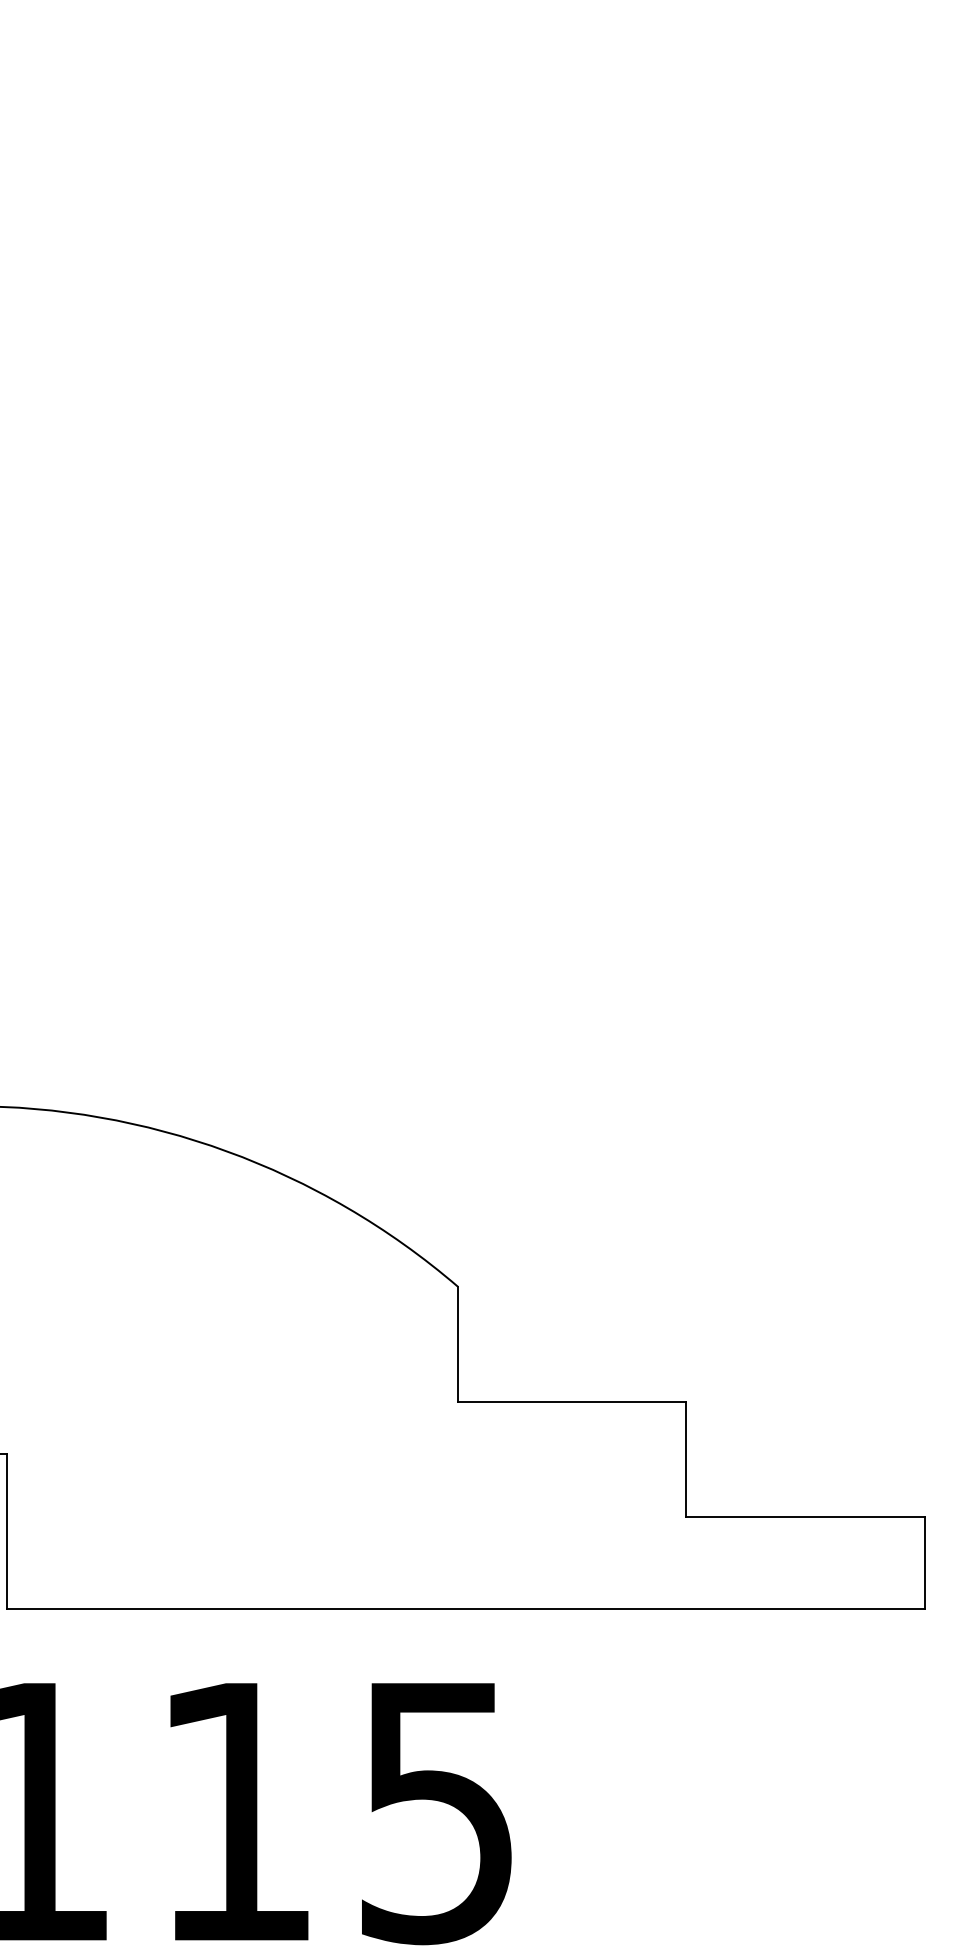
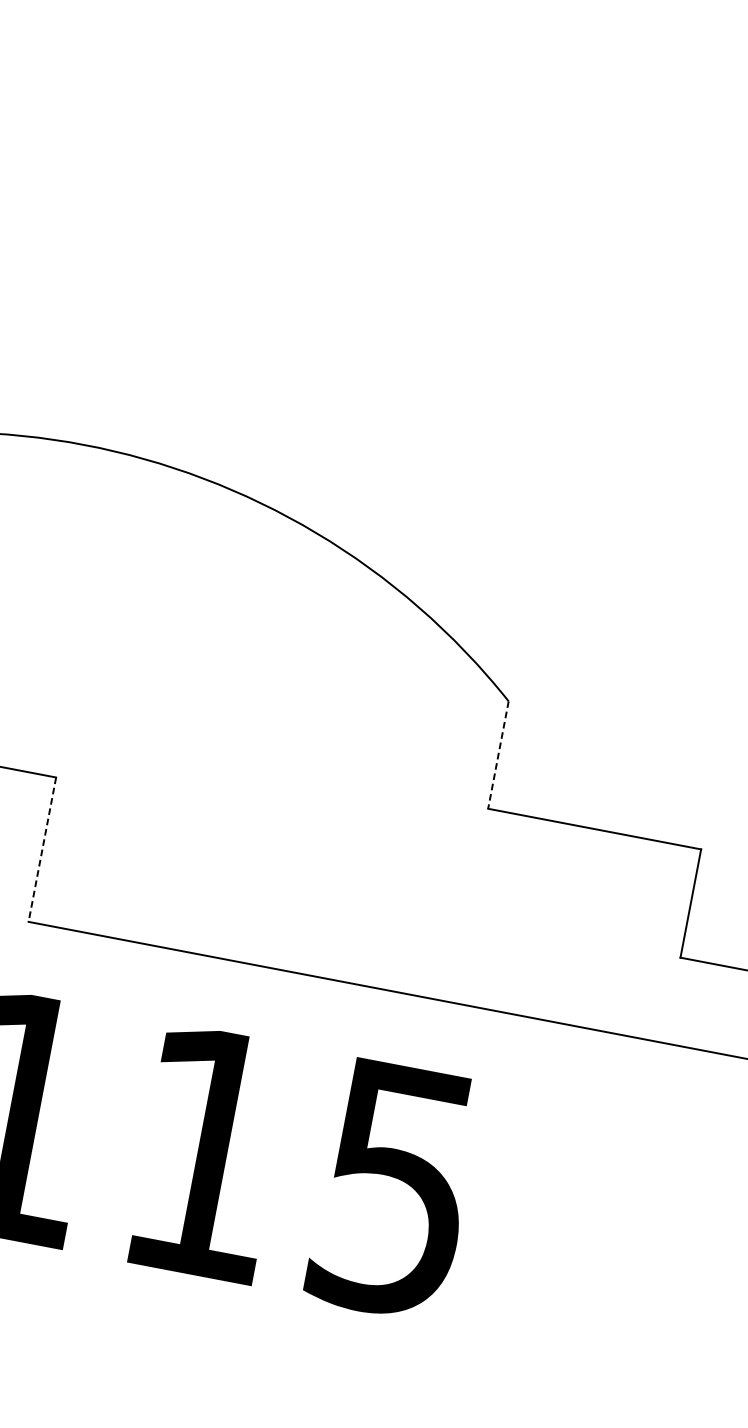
line: (458, 1344) -> (498, 755), solid -> dashed
line: (6, 1532) -> (41, 850), solid -> dashed

